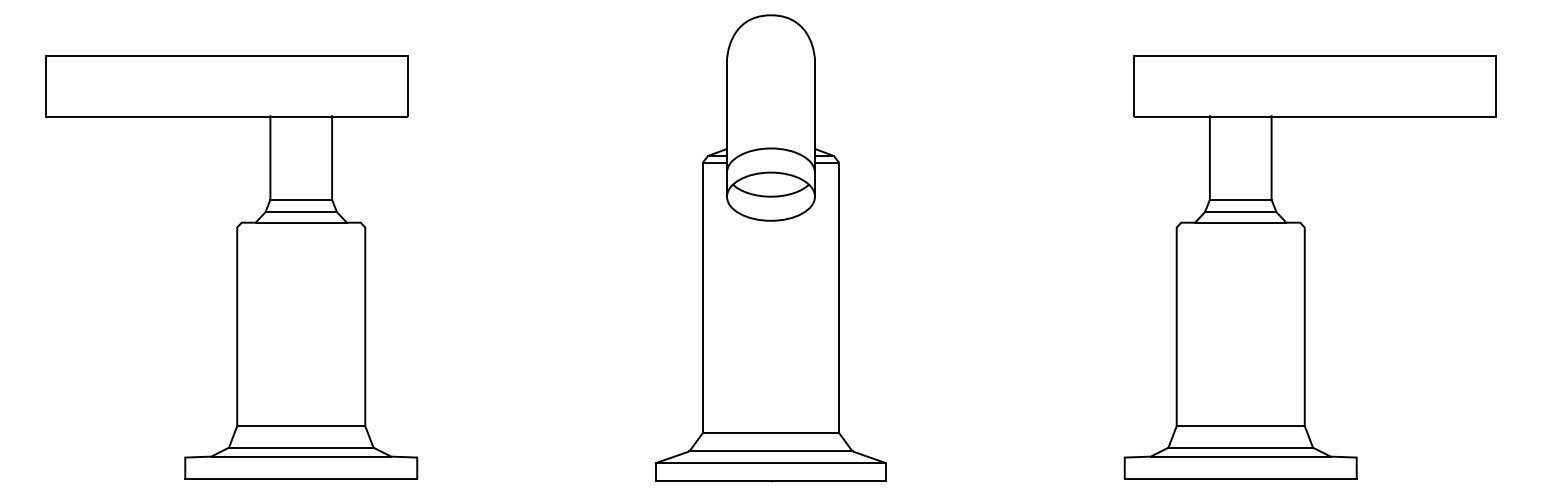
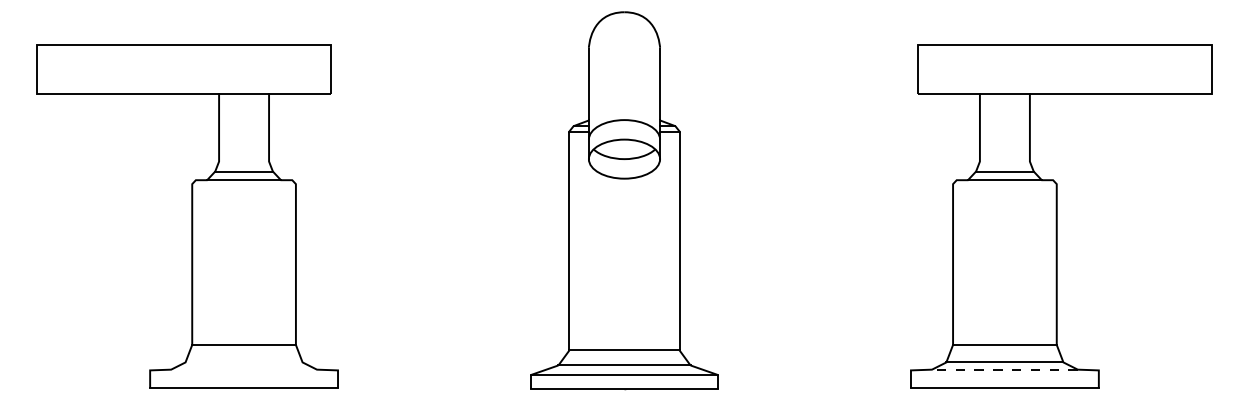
line: (301, 199) -> (244, 161), removed
line: (1240, 199) -> (1004, 161), removed
line: (300, 447) -> (243, 362), removed
line: (300, 456) -> (243, 369), removed
line: (1240, 456) -> (1004, 369), solid -> dashed

